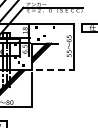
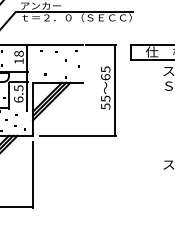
line: (55, 70) -> (78, 135), dashed -> solid

